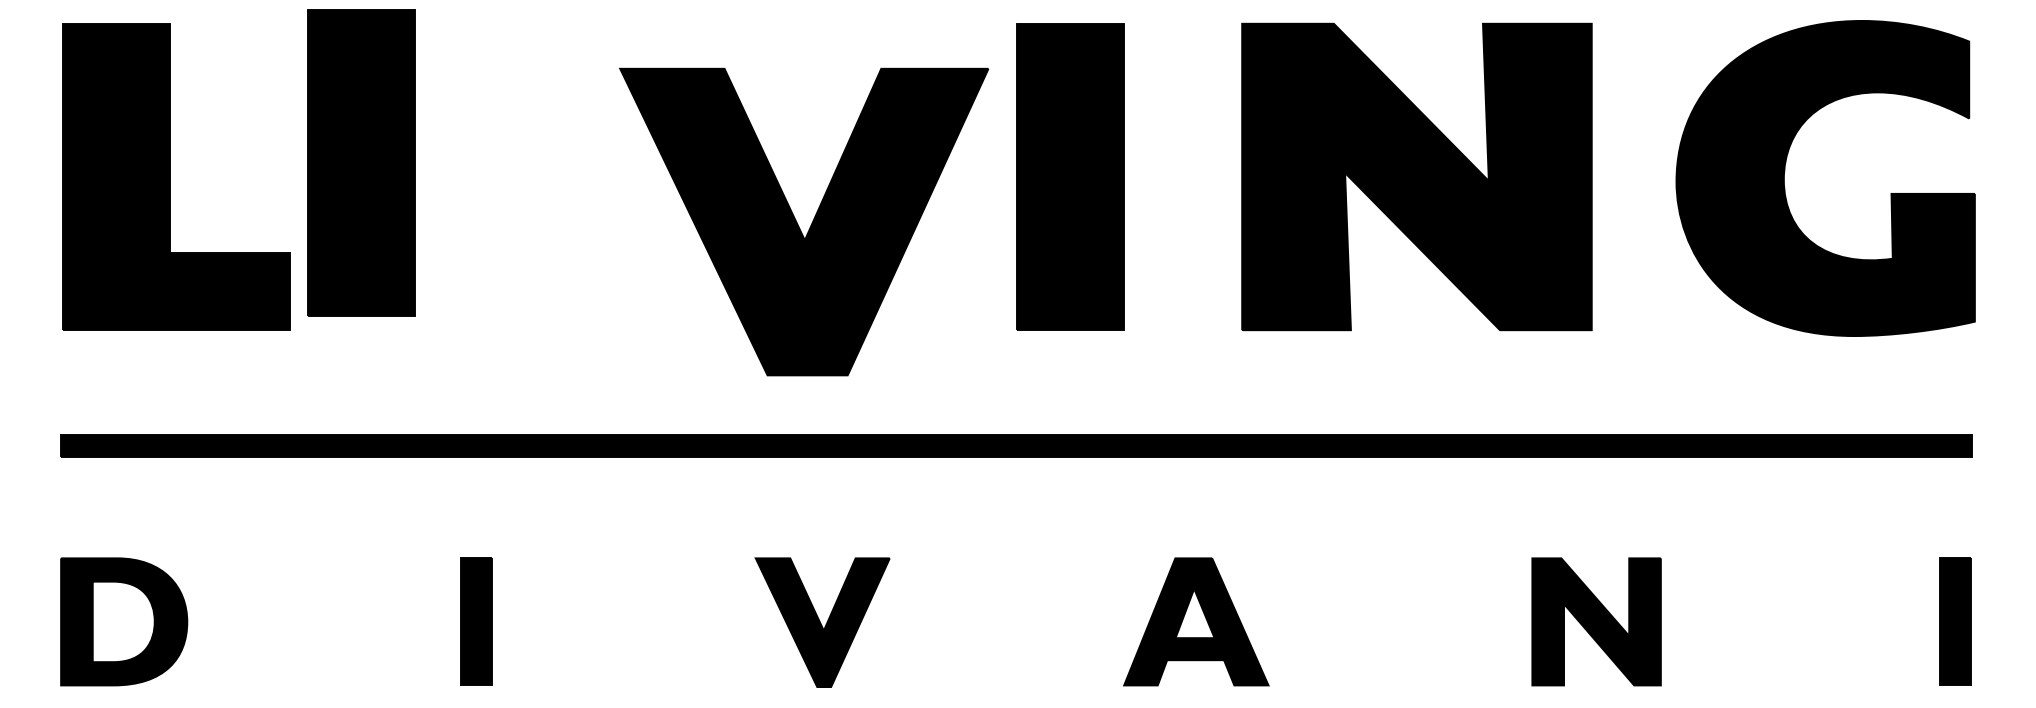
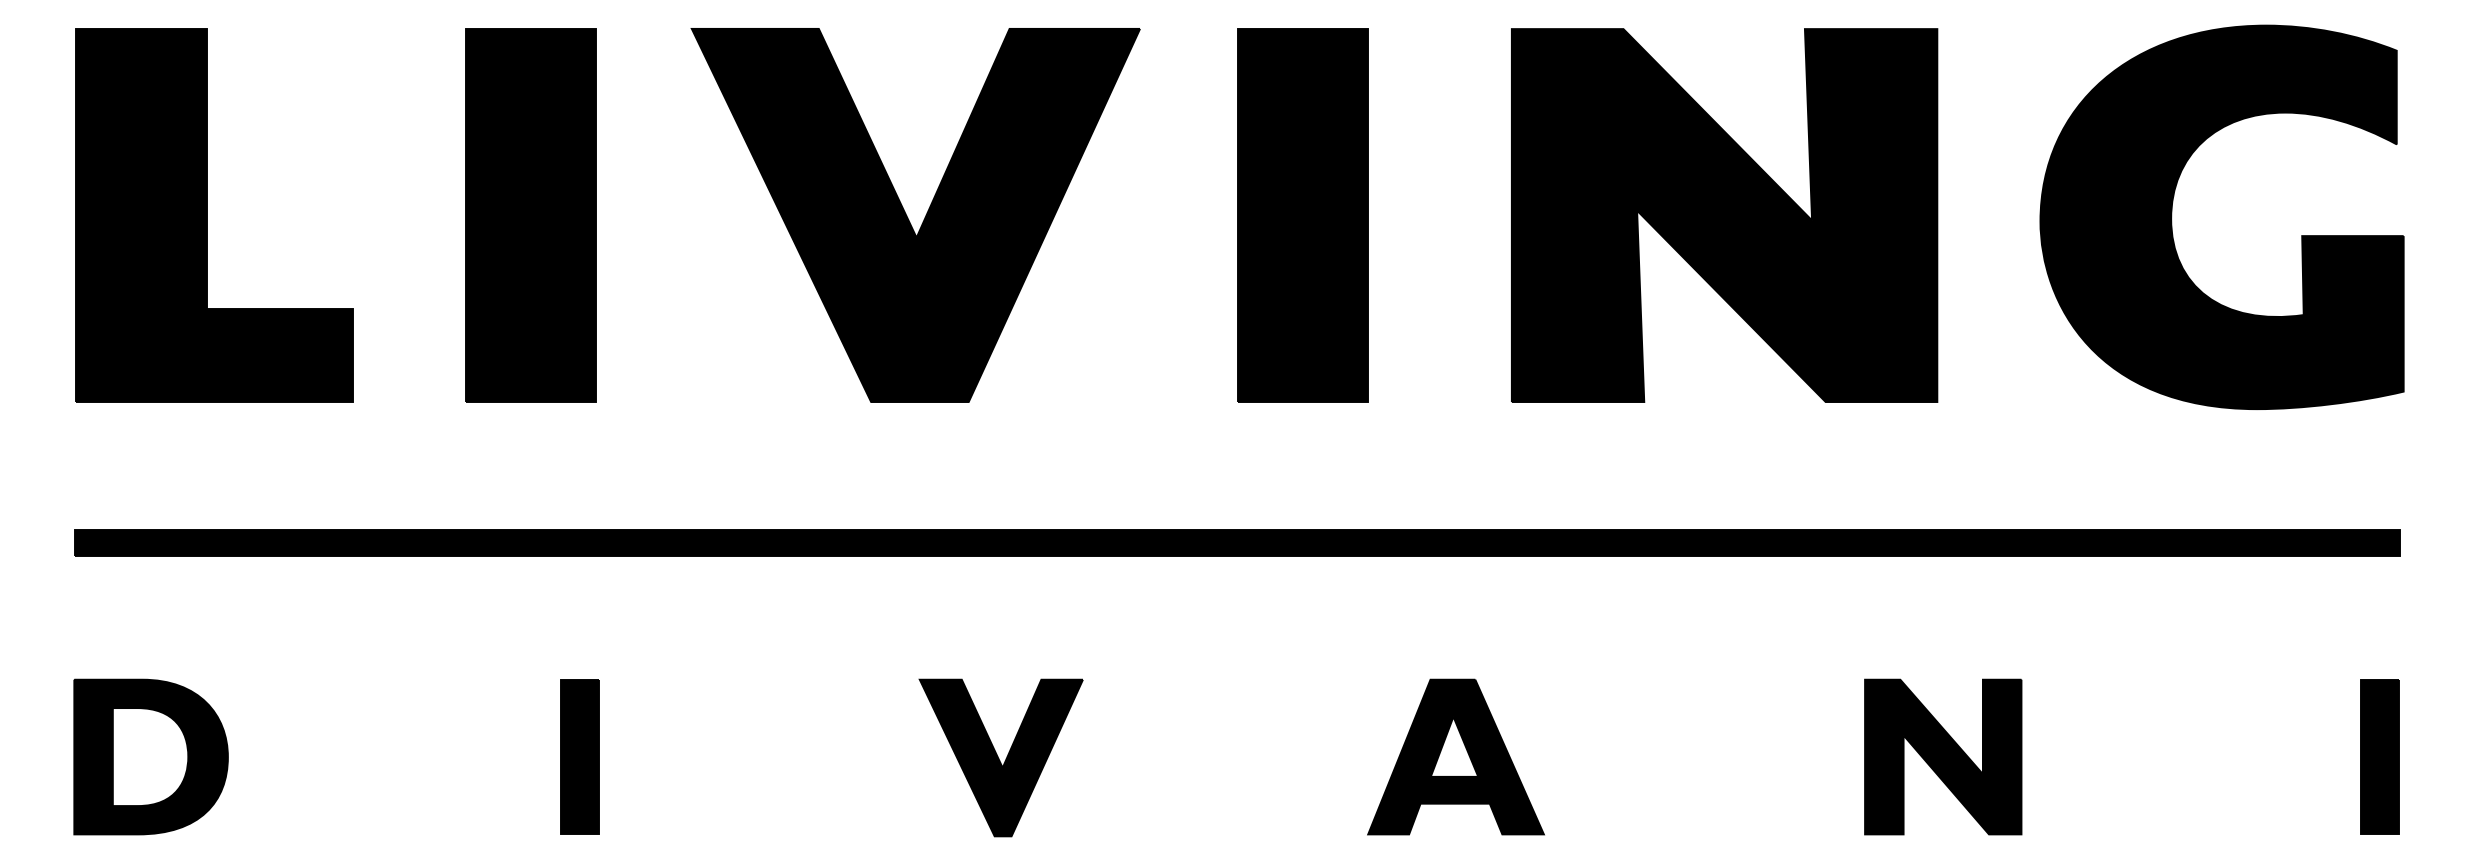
part: (361, 162) -> (530, 215), moved
part: (798, 223) -> (908, 217), moved

